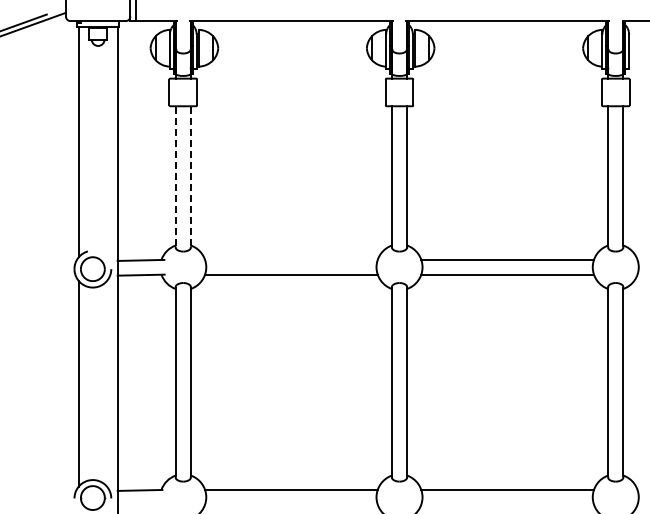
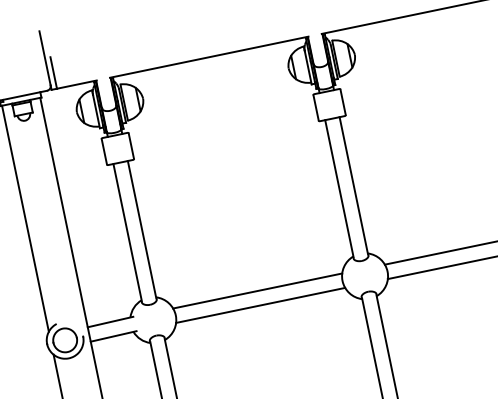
line: (175, 176) -> (127, 232), dashed -> solid
line: (190, 176) -> (141, 229), dashed -> solid
line: (291, 259) -> (257, 290), added

